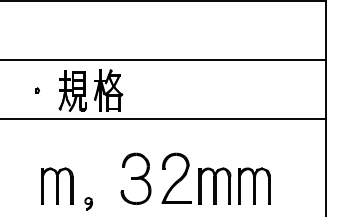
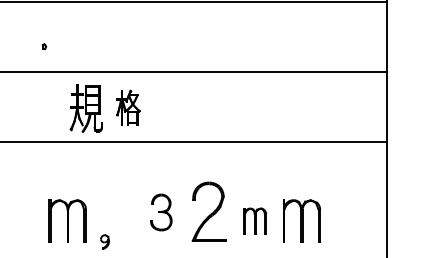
part: (37, 90) -> (44, 46), moved
part: (108, 90) -> (128, 107), size x0.7
part: (136, 178) -> (161, 212), size x0.6
part: (215, 185) -> (255, 220), size x0.6

